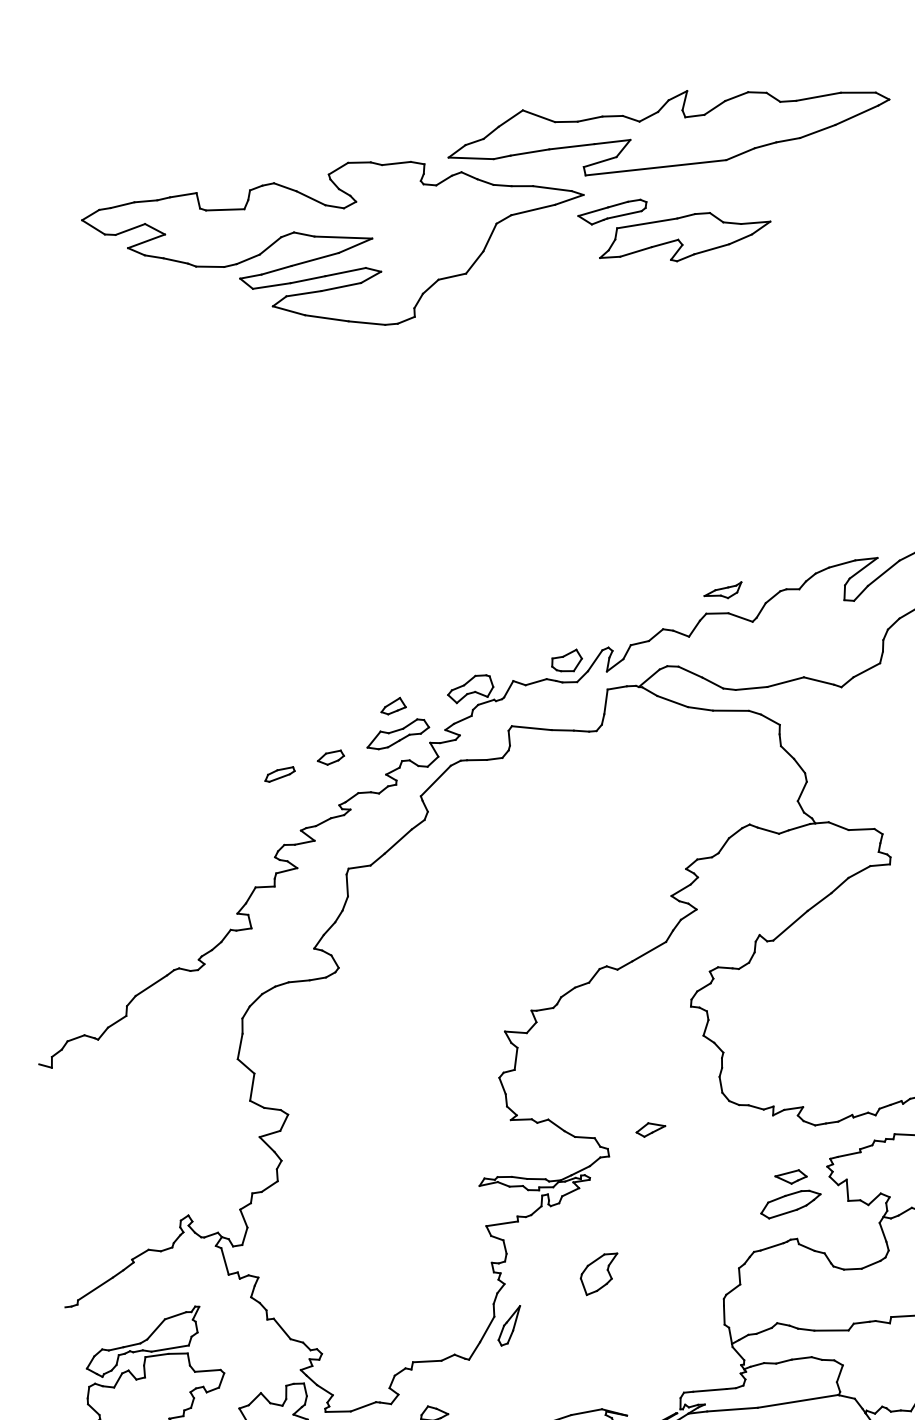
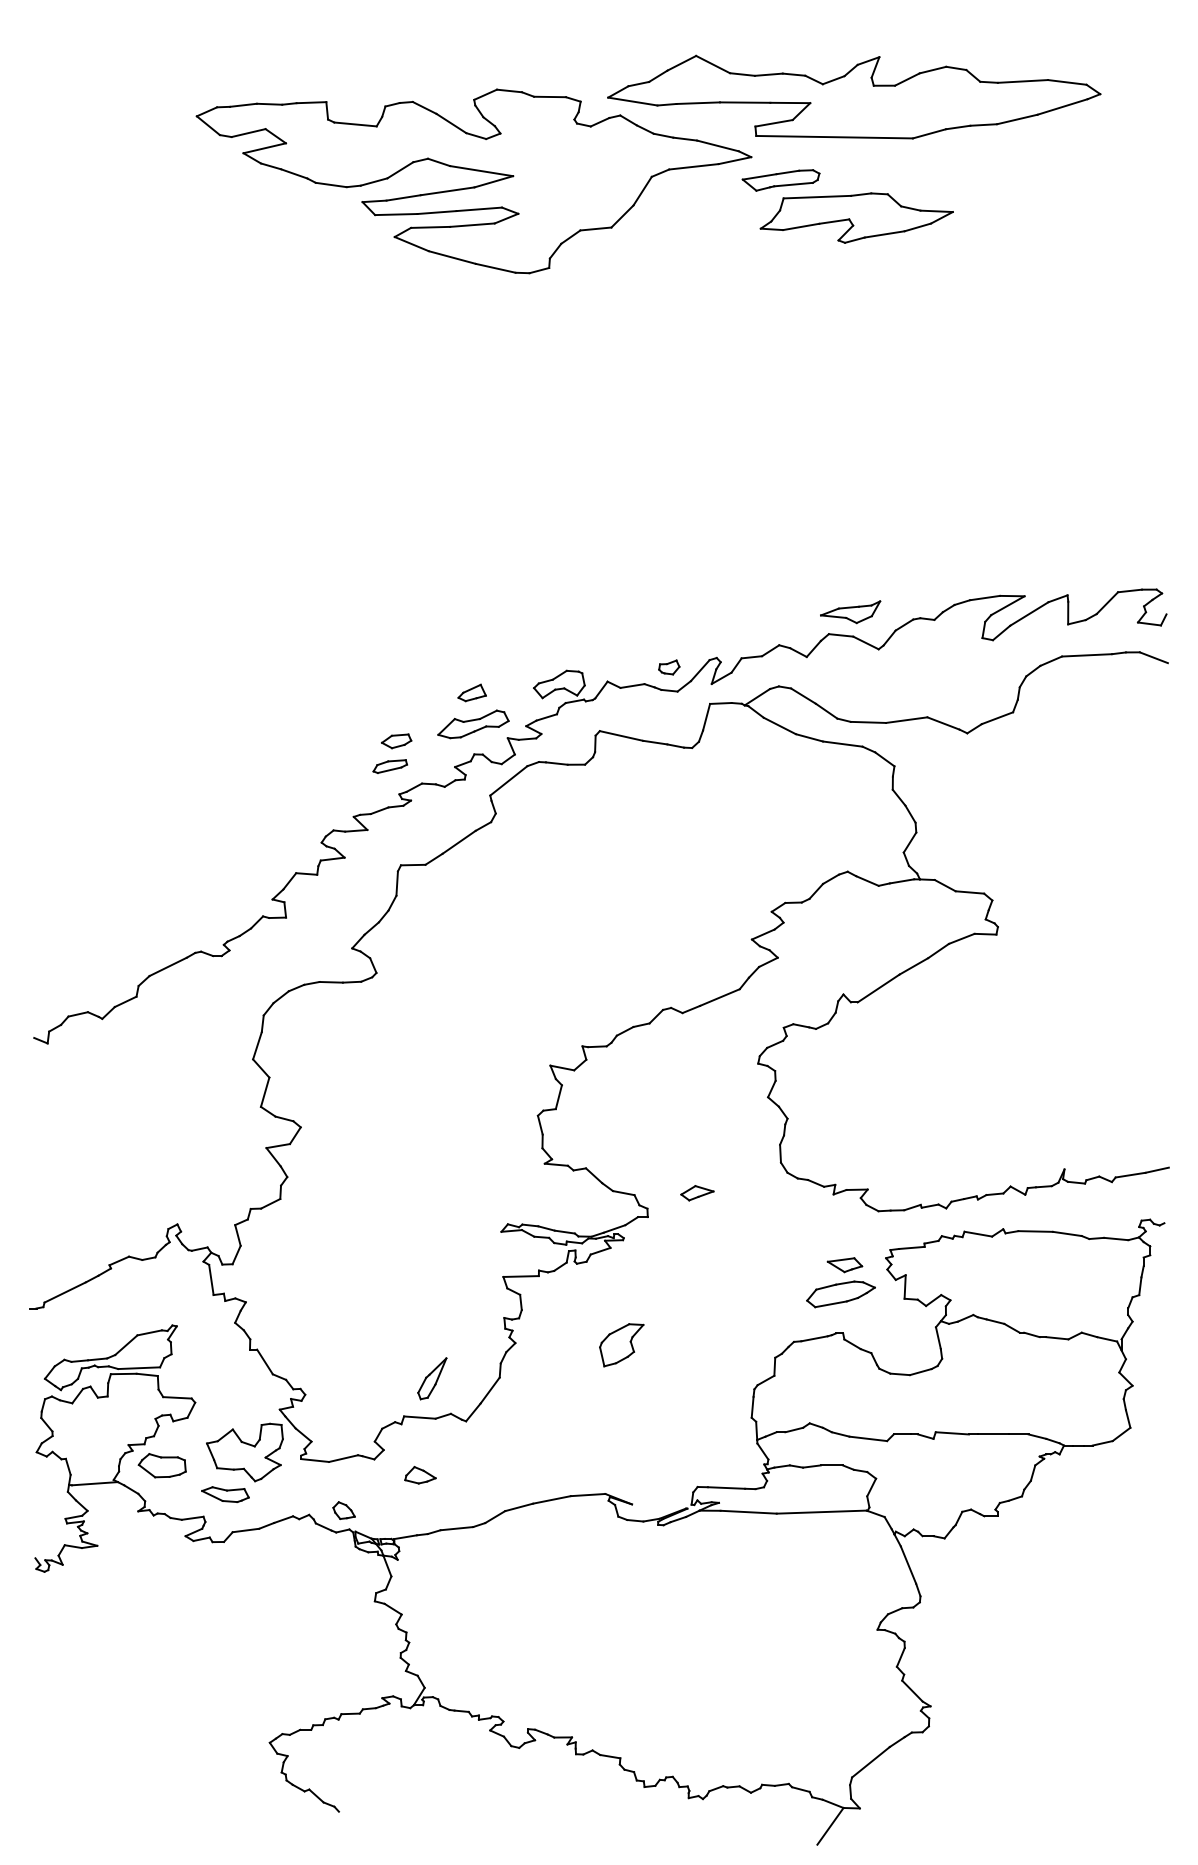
part: (723, 591) -> (850, 611), size x1.4
part: (567, 661) -> (669, 667), size x0.6
part: (279, 774) -> (389, 766), moved
part: (509, 1325) -> (432, 1378), moved

